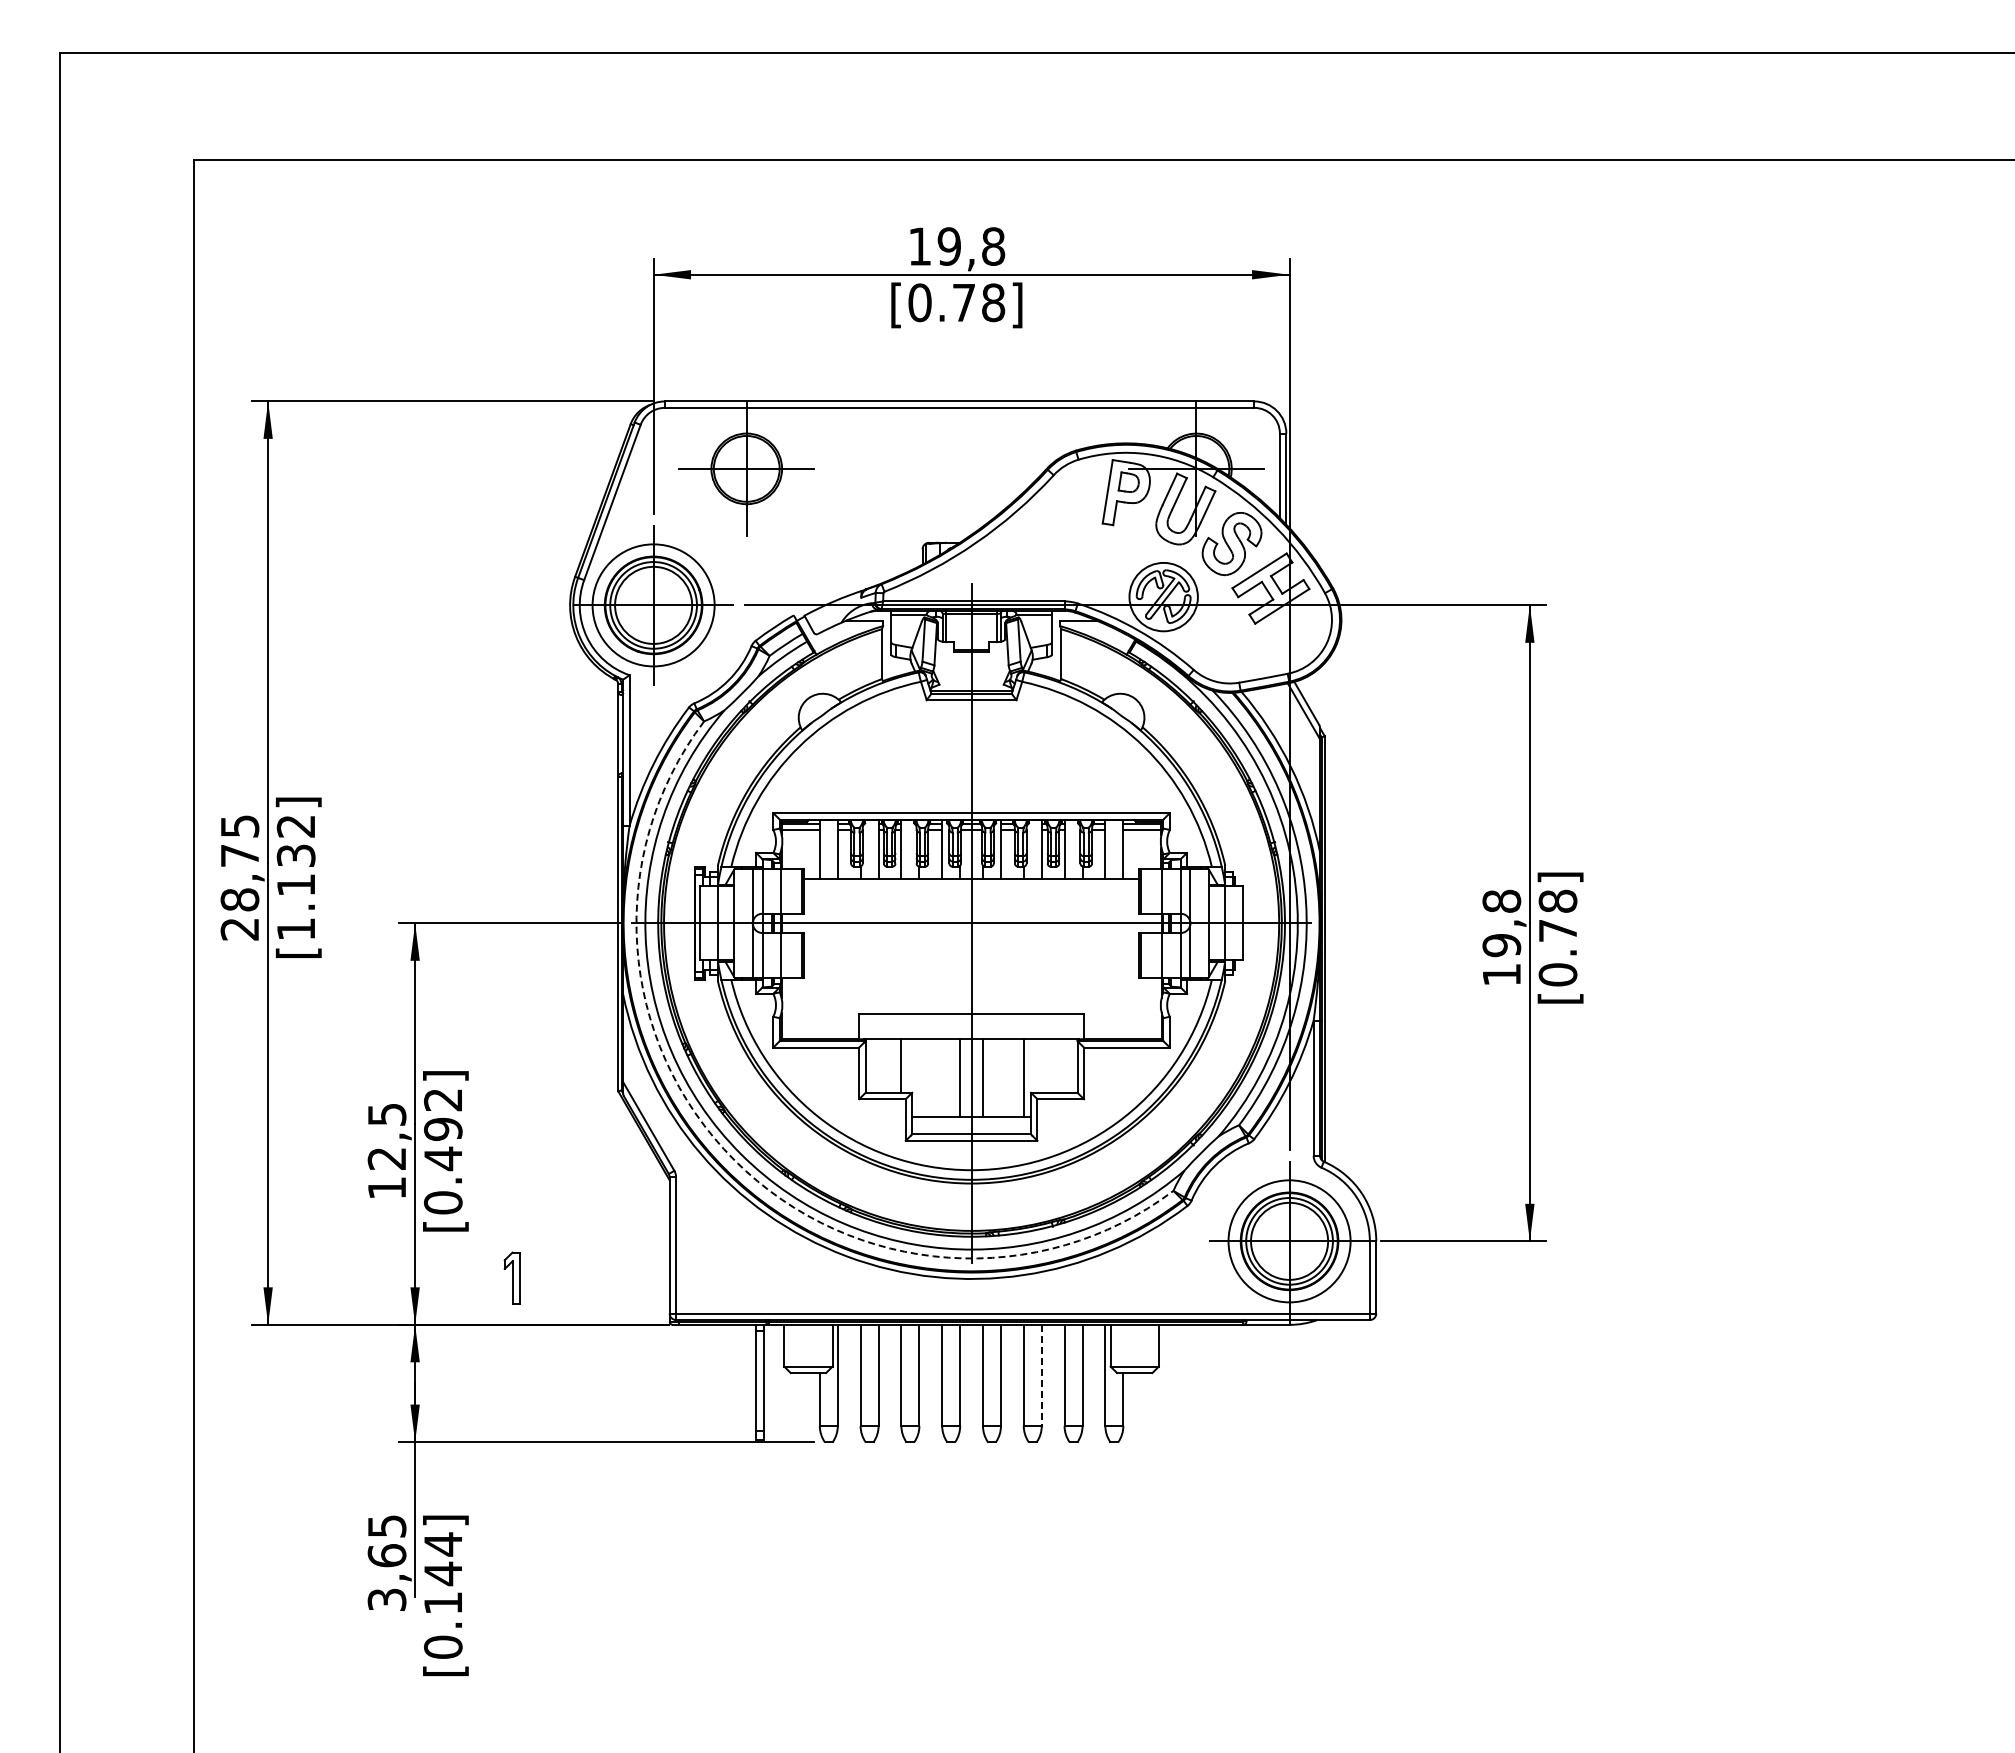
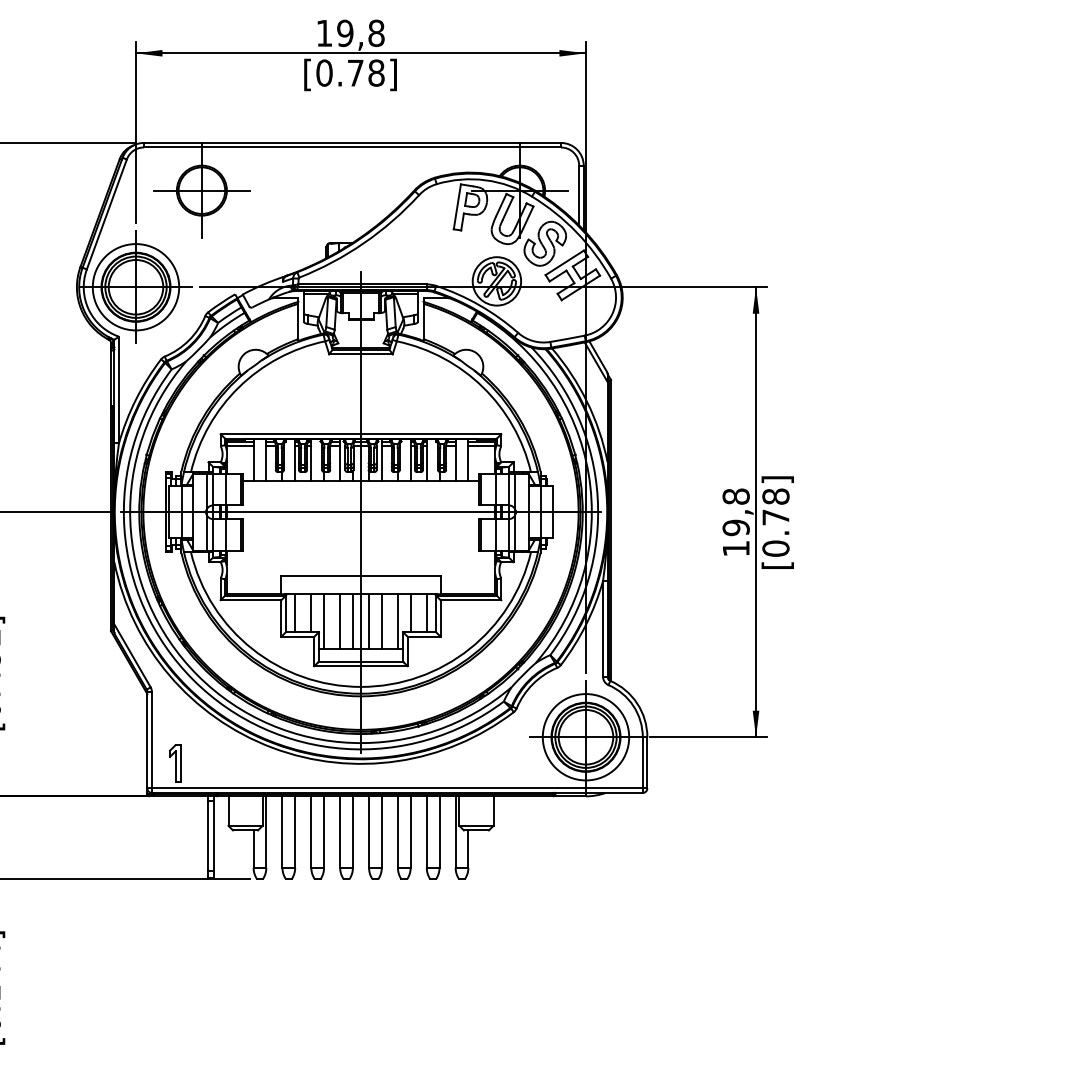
line: (878, 1065) -> (295, 612), added
line: (1041, 1065) -> (410, 612), added
line: (1064, 1065) -> (426, 612), added
line: (919, 1078) -> (324, 622), added
line: (942, 1078) -> (340, 622), added
line: (1000, 1078) -> (381, 622), added
arc: (734, 1160) -> (193, 680), dashed -> solid
part: (511, 1277) -> (174, 762), moved
line: (1041, 1375) -> (410, 832), dashed -> solid

